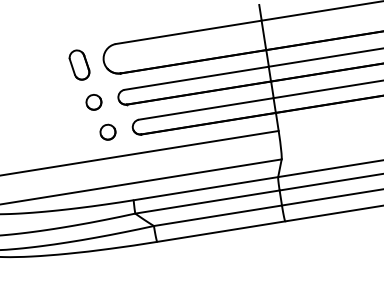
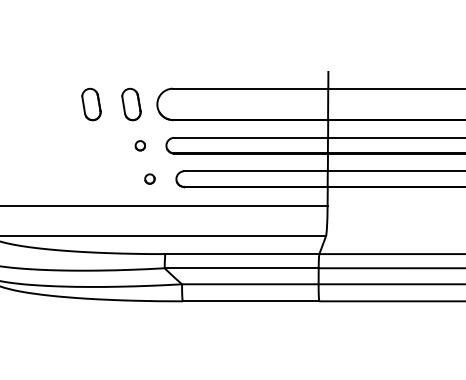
part: (42, 71) -> (91, 104), added
part: (94, 102) -> (140, 145), size x0.6
part: (107, 131) -> (149, 178), size x0.6

